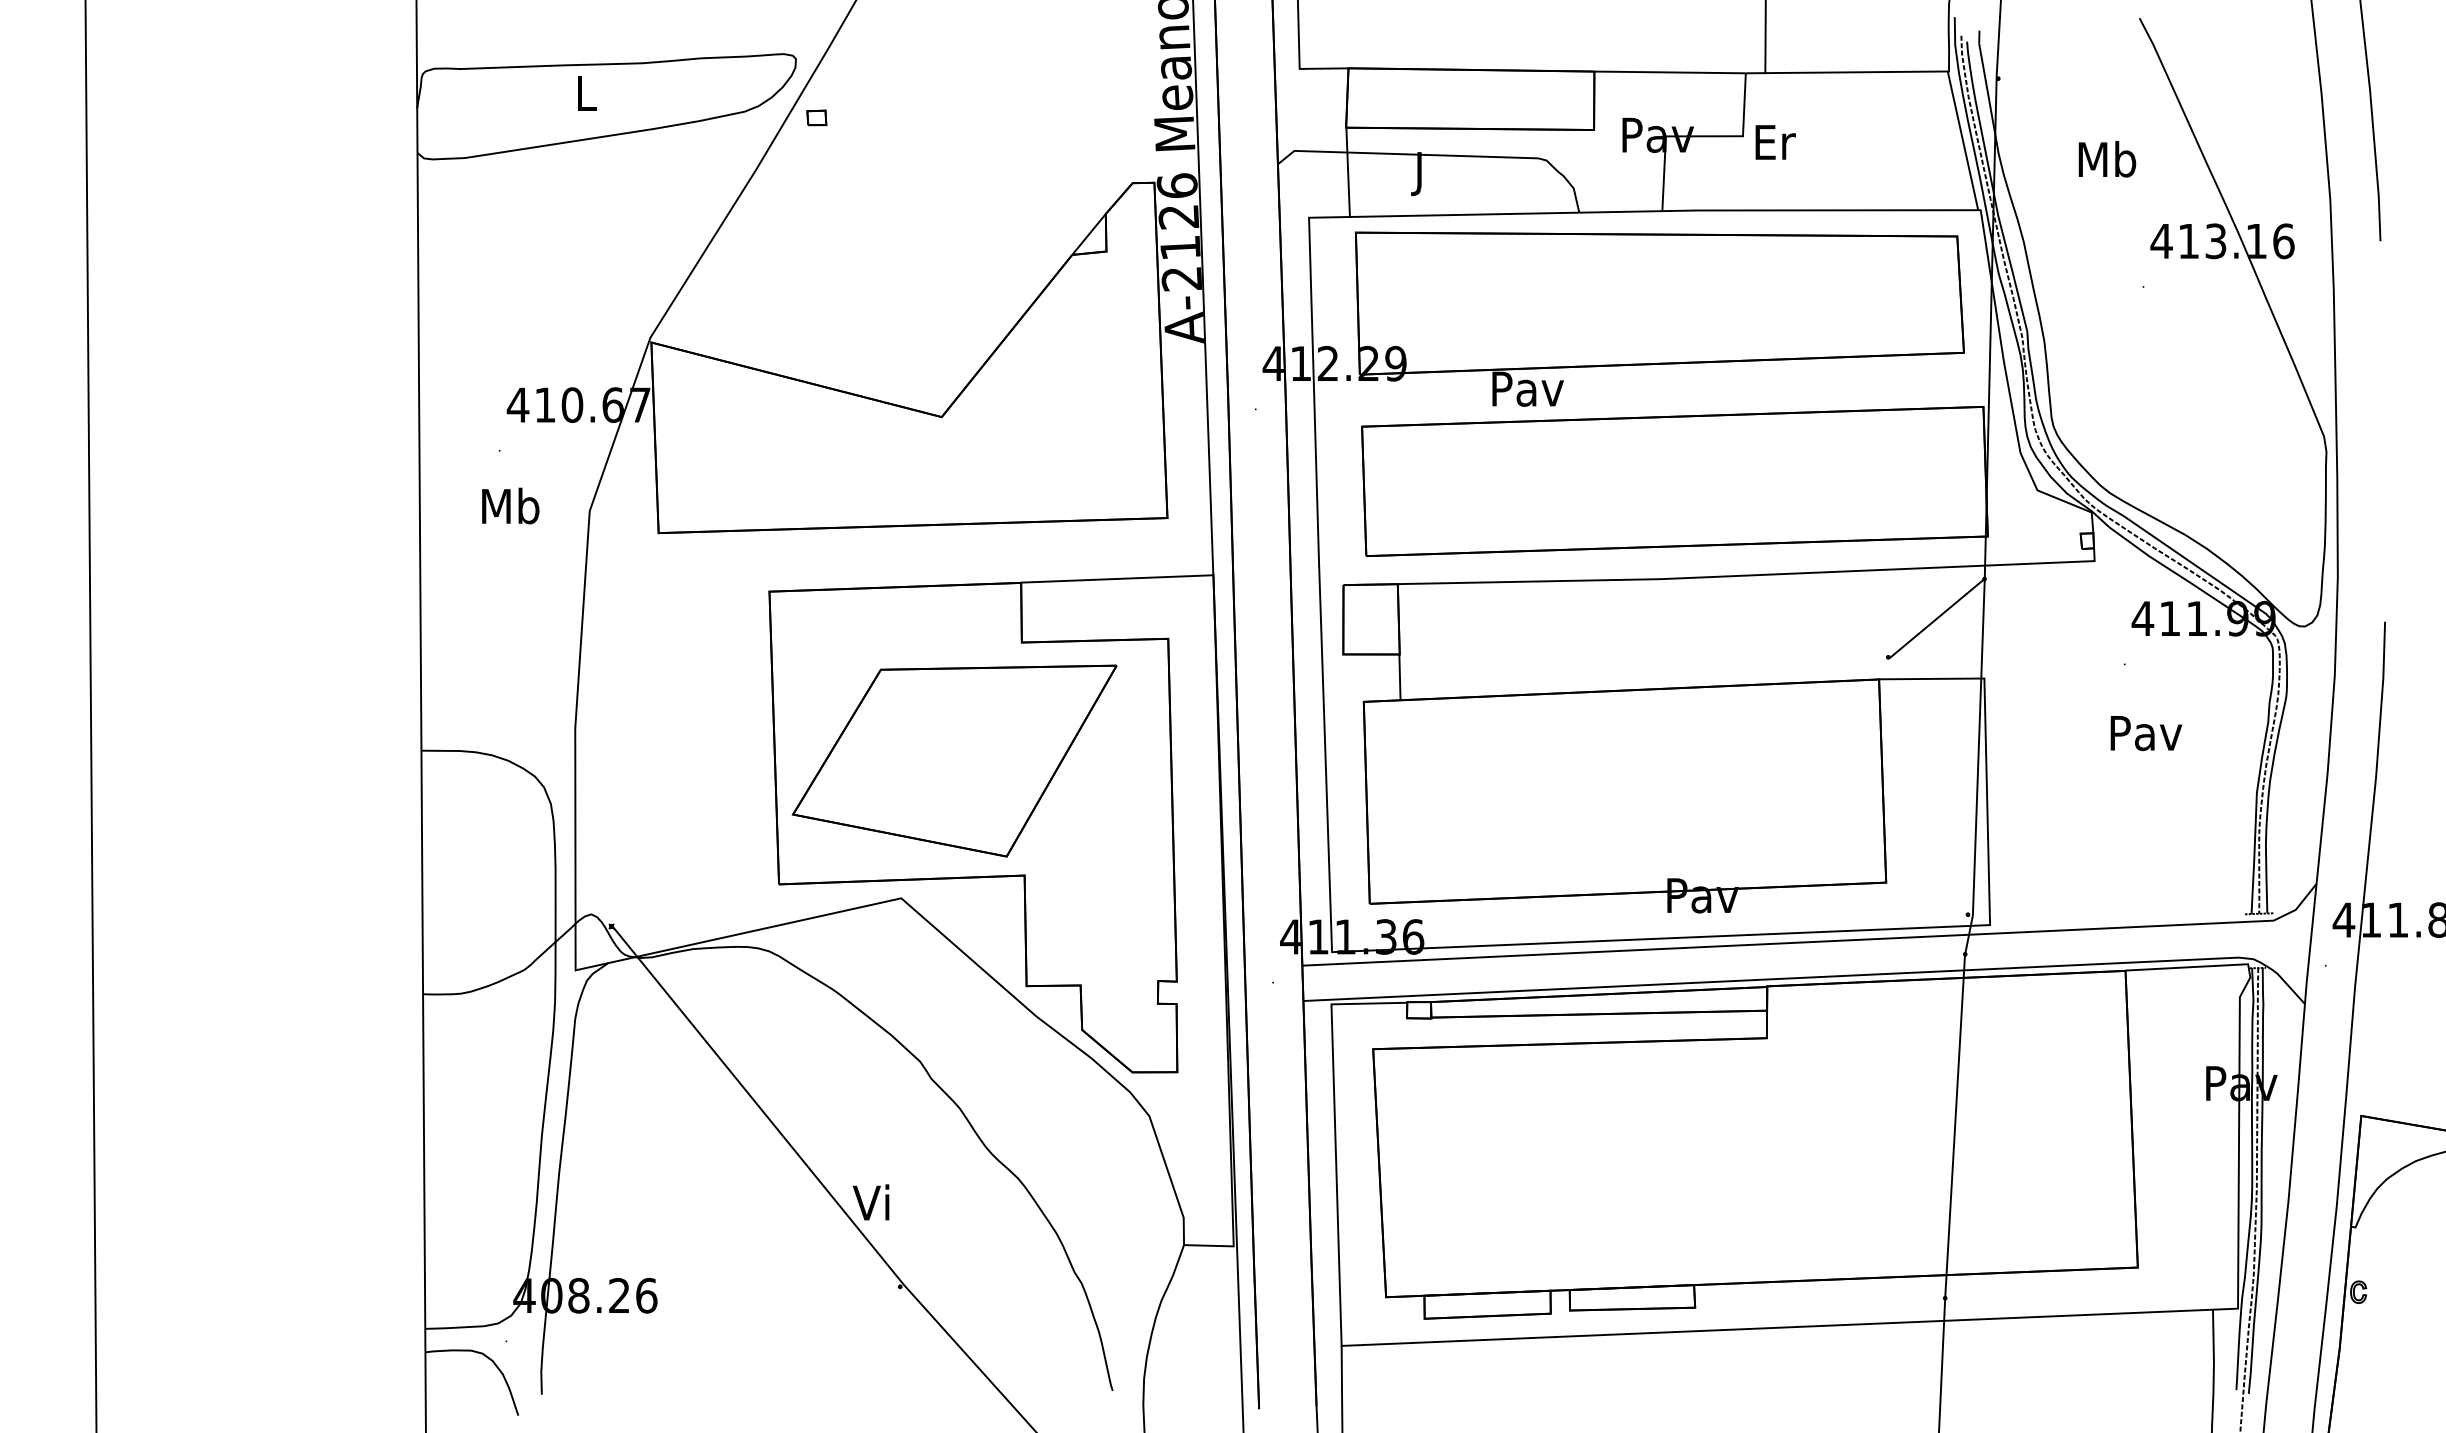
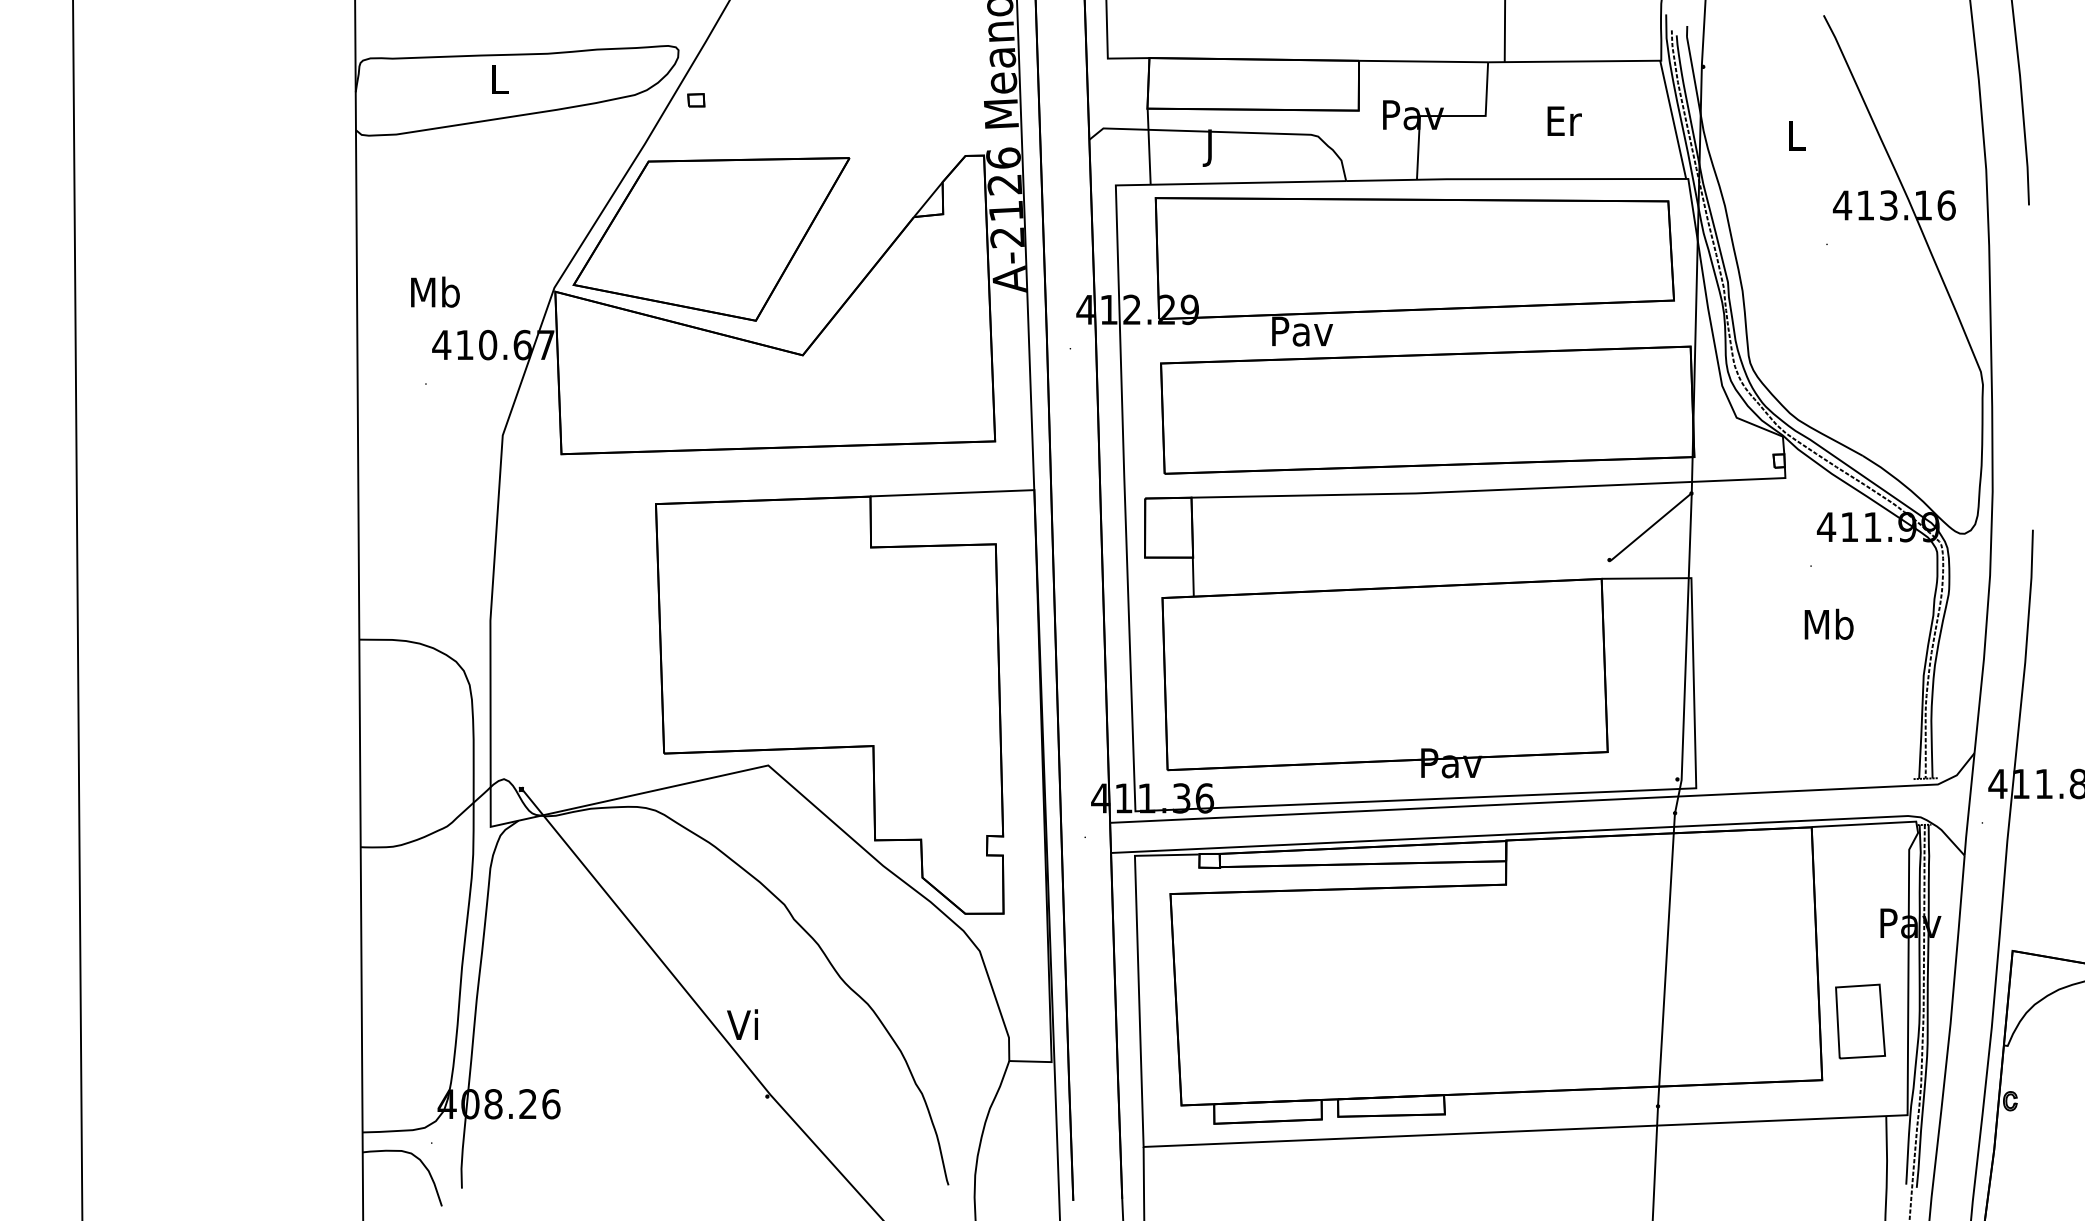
text: (1775, 142) -> (1564, 121), moved
text: (2107, 159) -> (1796, 135), Mb -> L
text: (510, 505) -> (435, 291), moved
text: (2146, 732) -> (1829, 624), Pav -> Mb
part: (954, 760) -> (711, 238), moved
part: (2182, 1198) -> (1860, 1021), added

